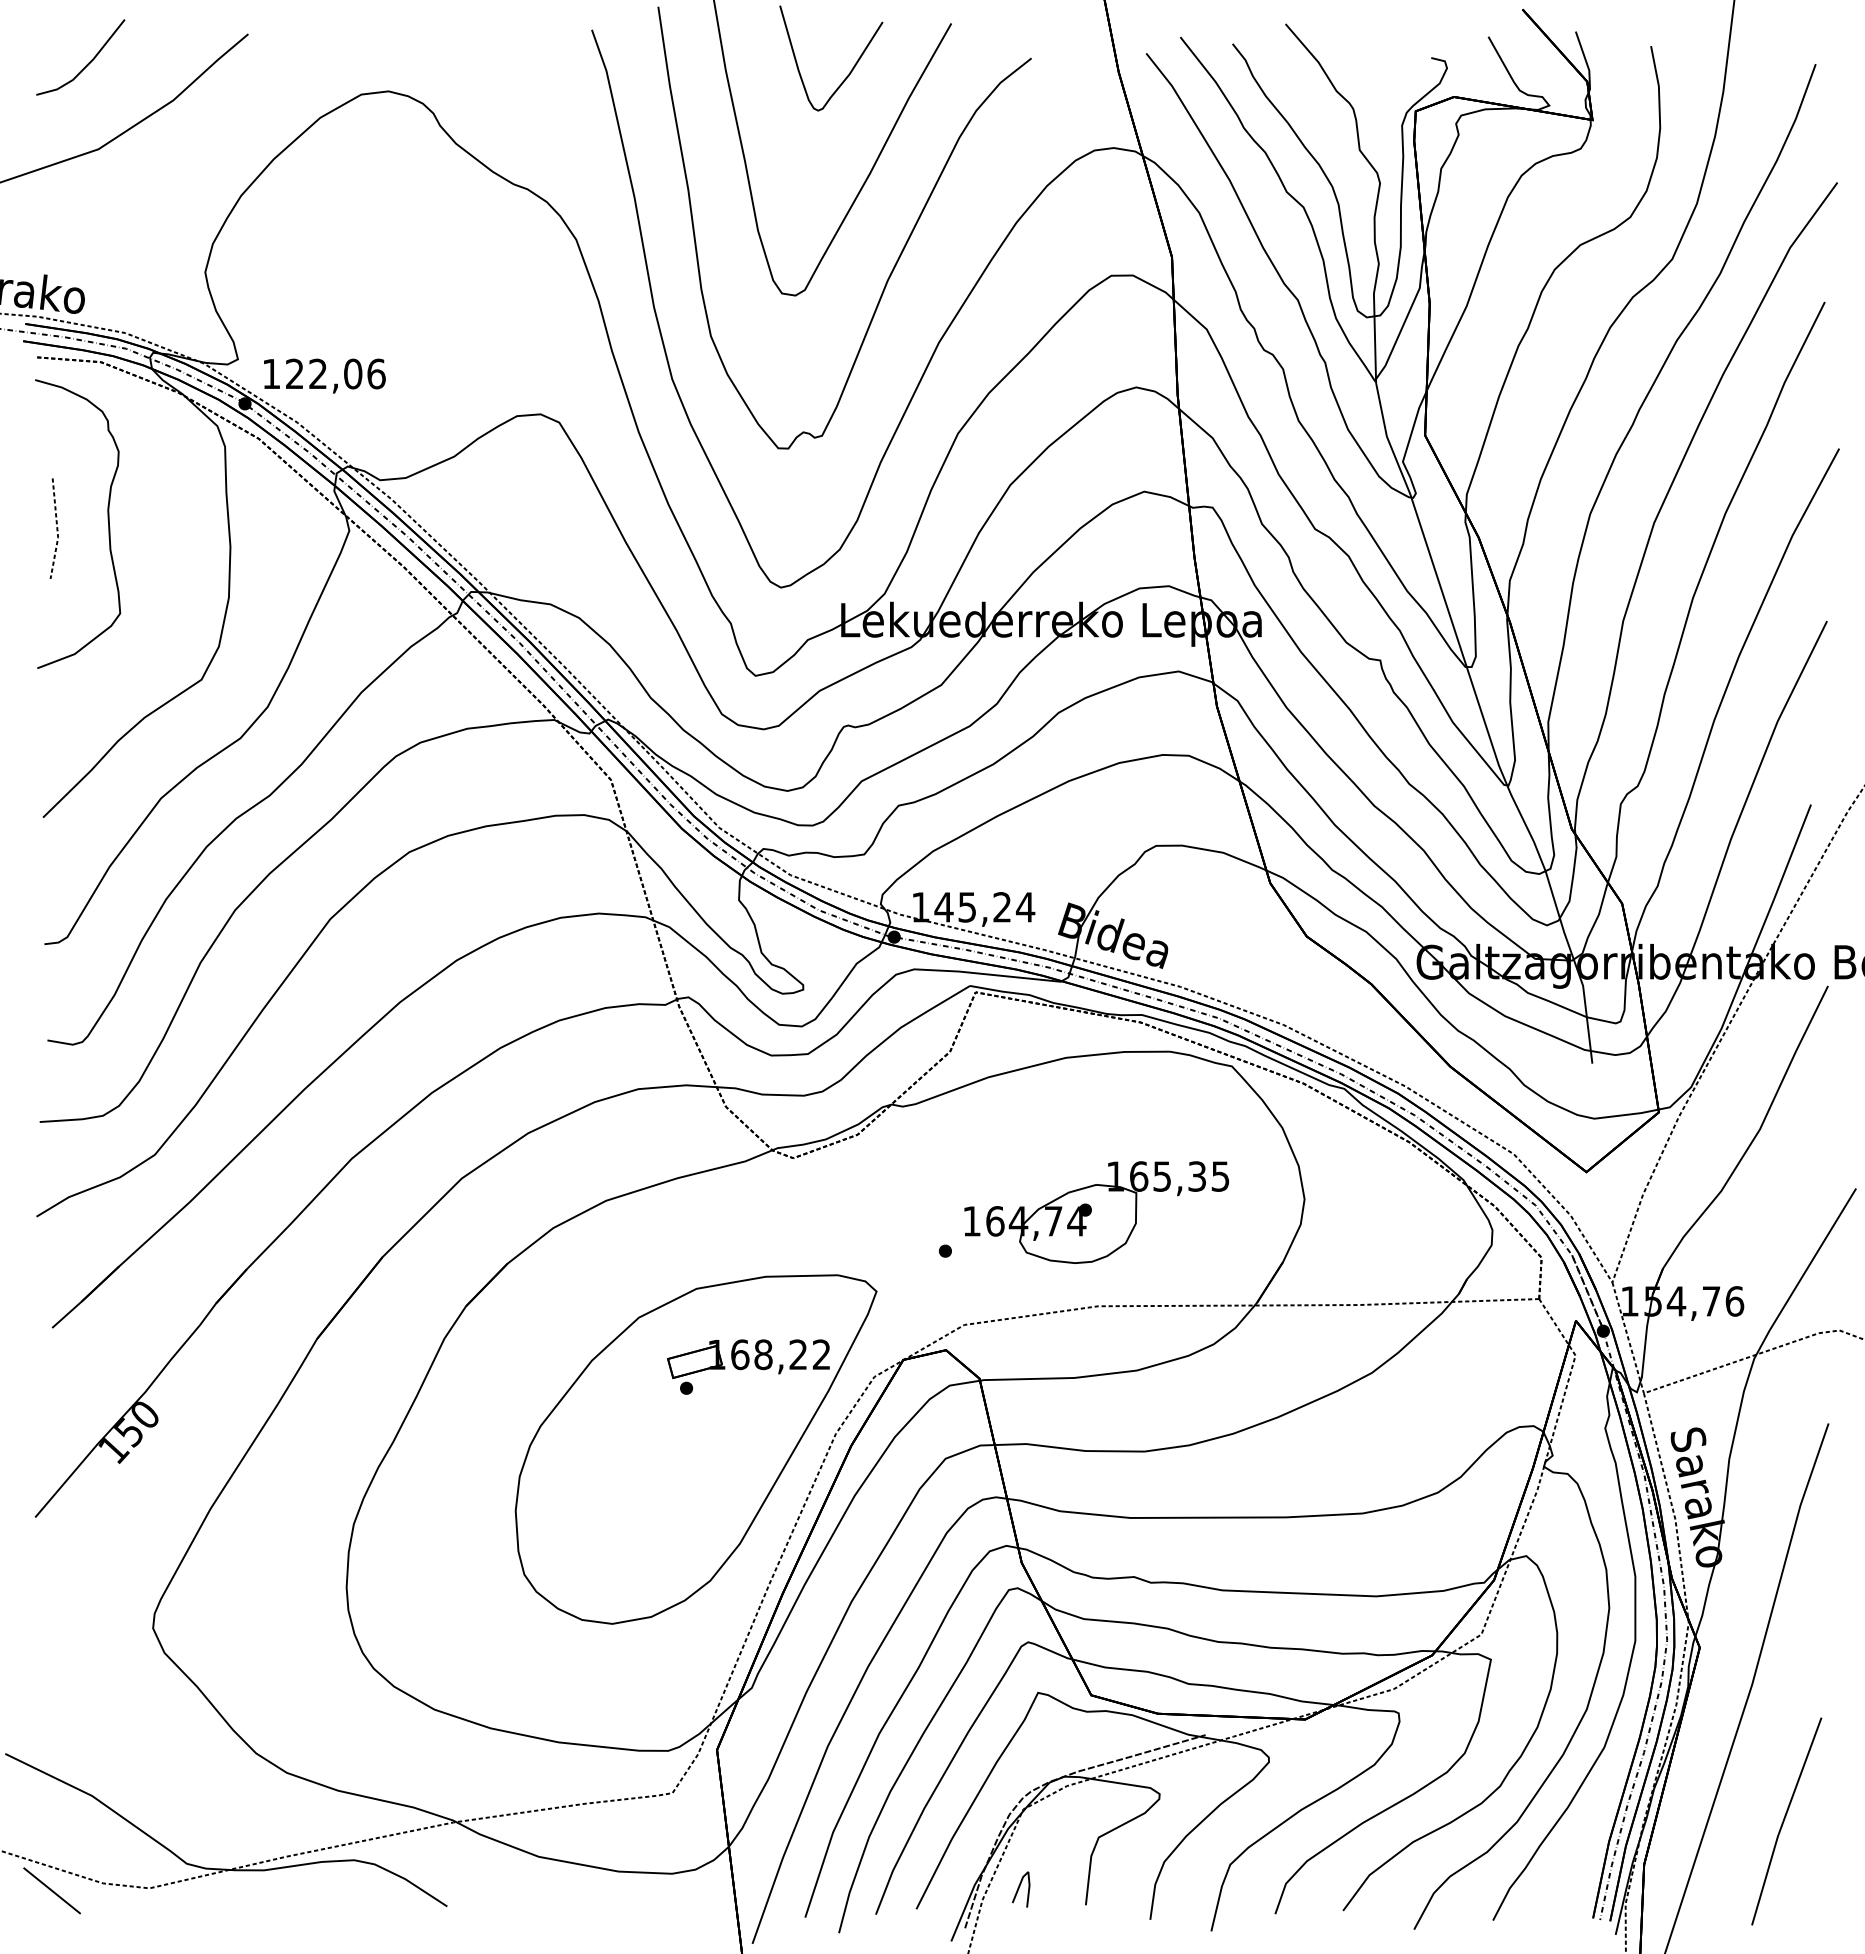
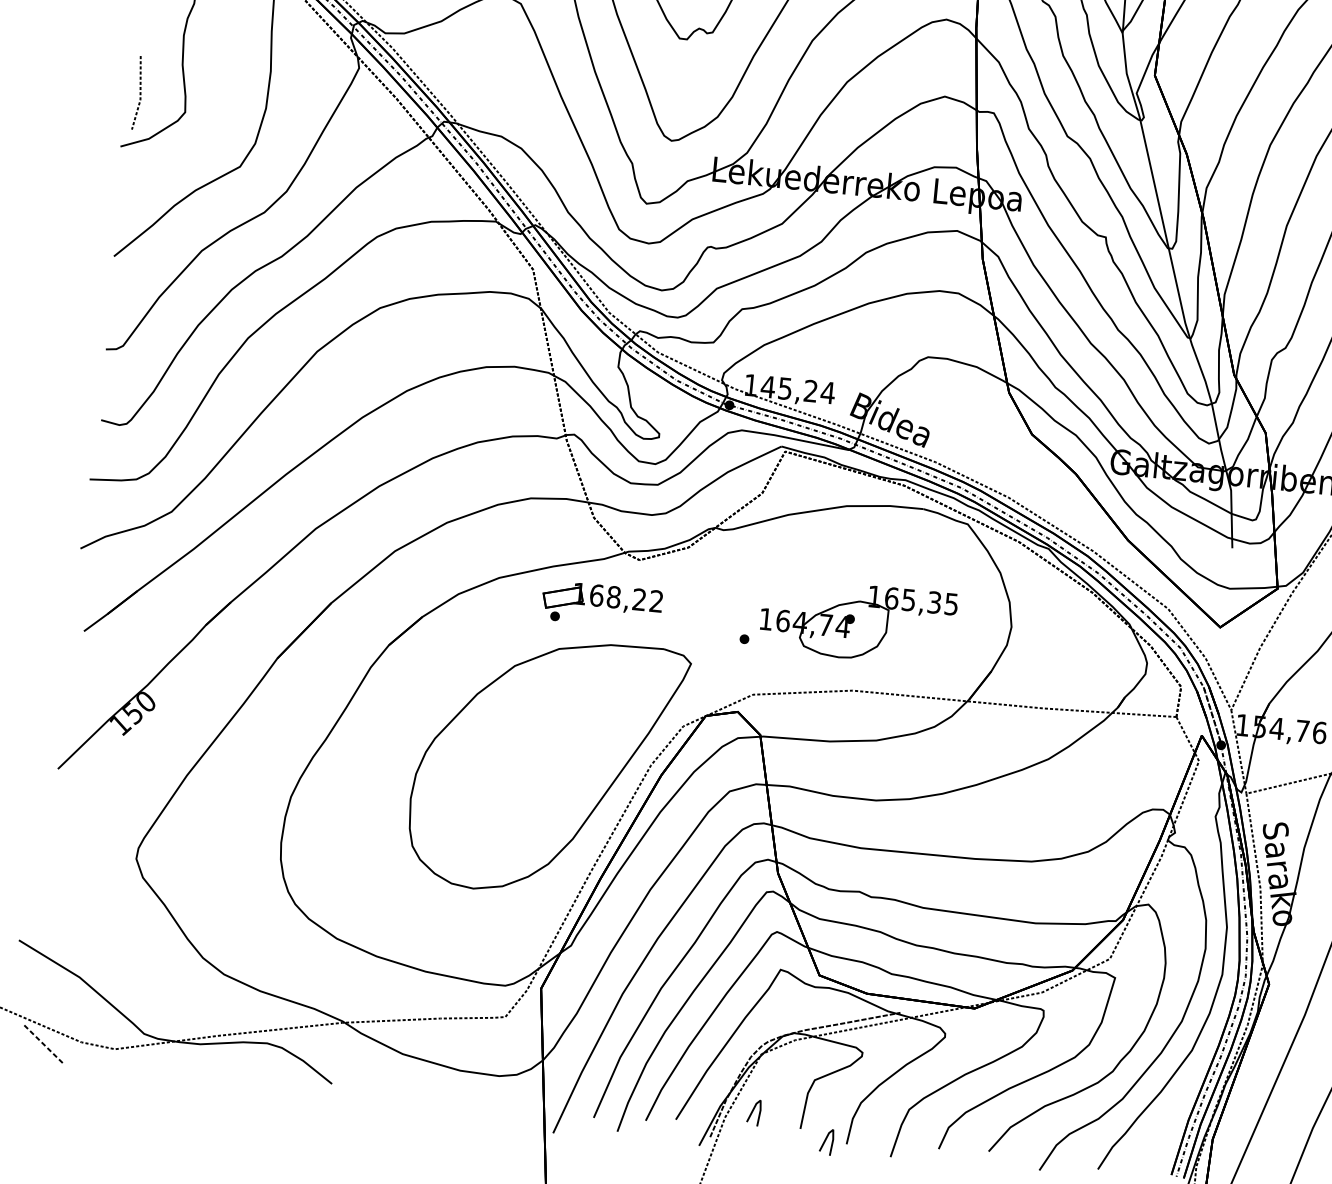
line: (56, 528) -> (139, 93), moved
part: (748, 1366) -> (602, 604), moved
line: (52, 1890) -> (43, 1043), solid -> dashed
line: (1121, 1919) -> (825, 1141), added

